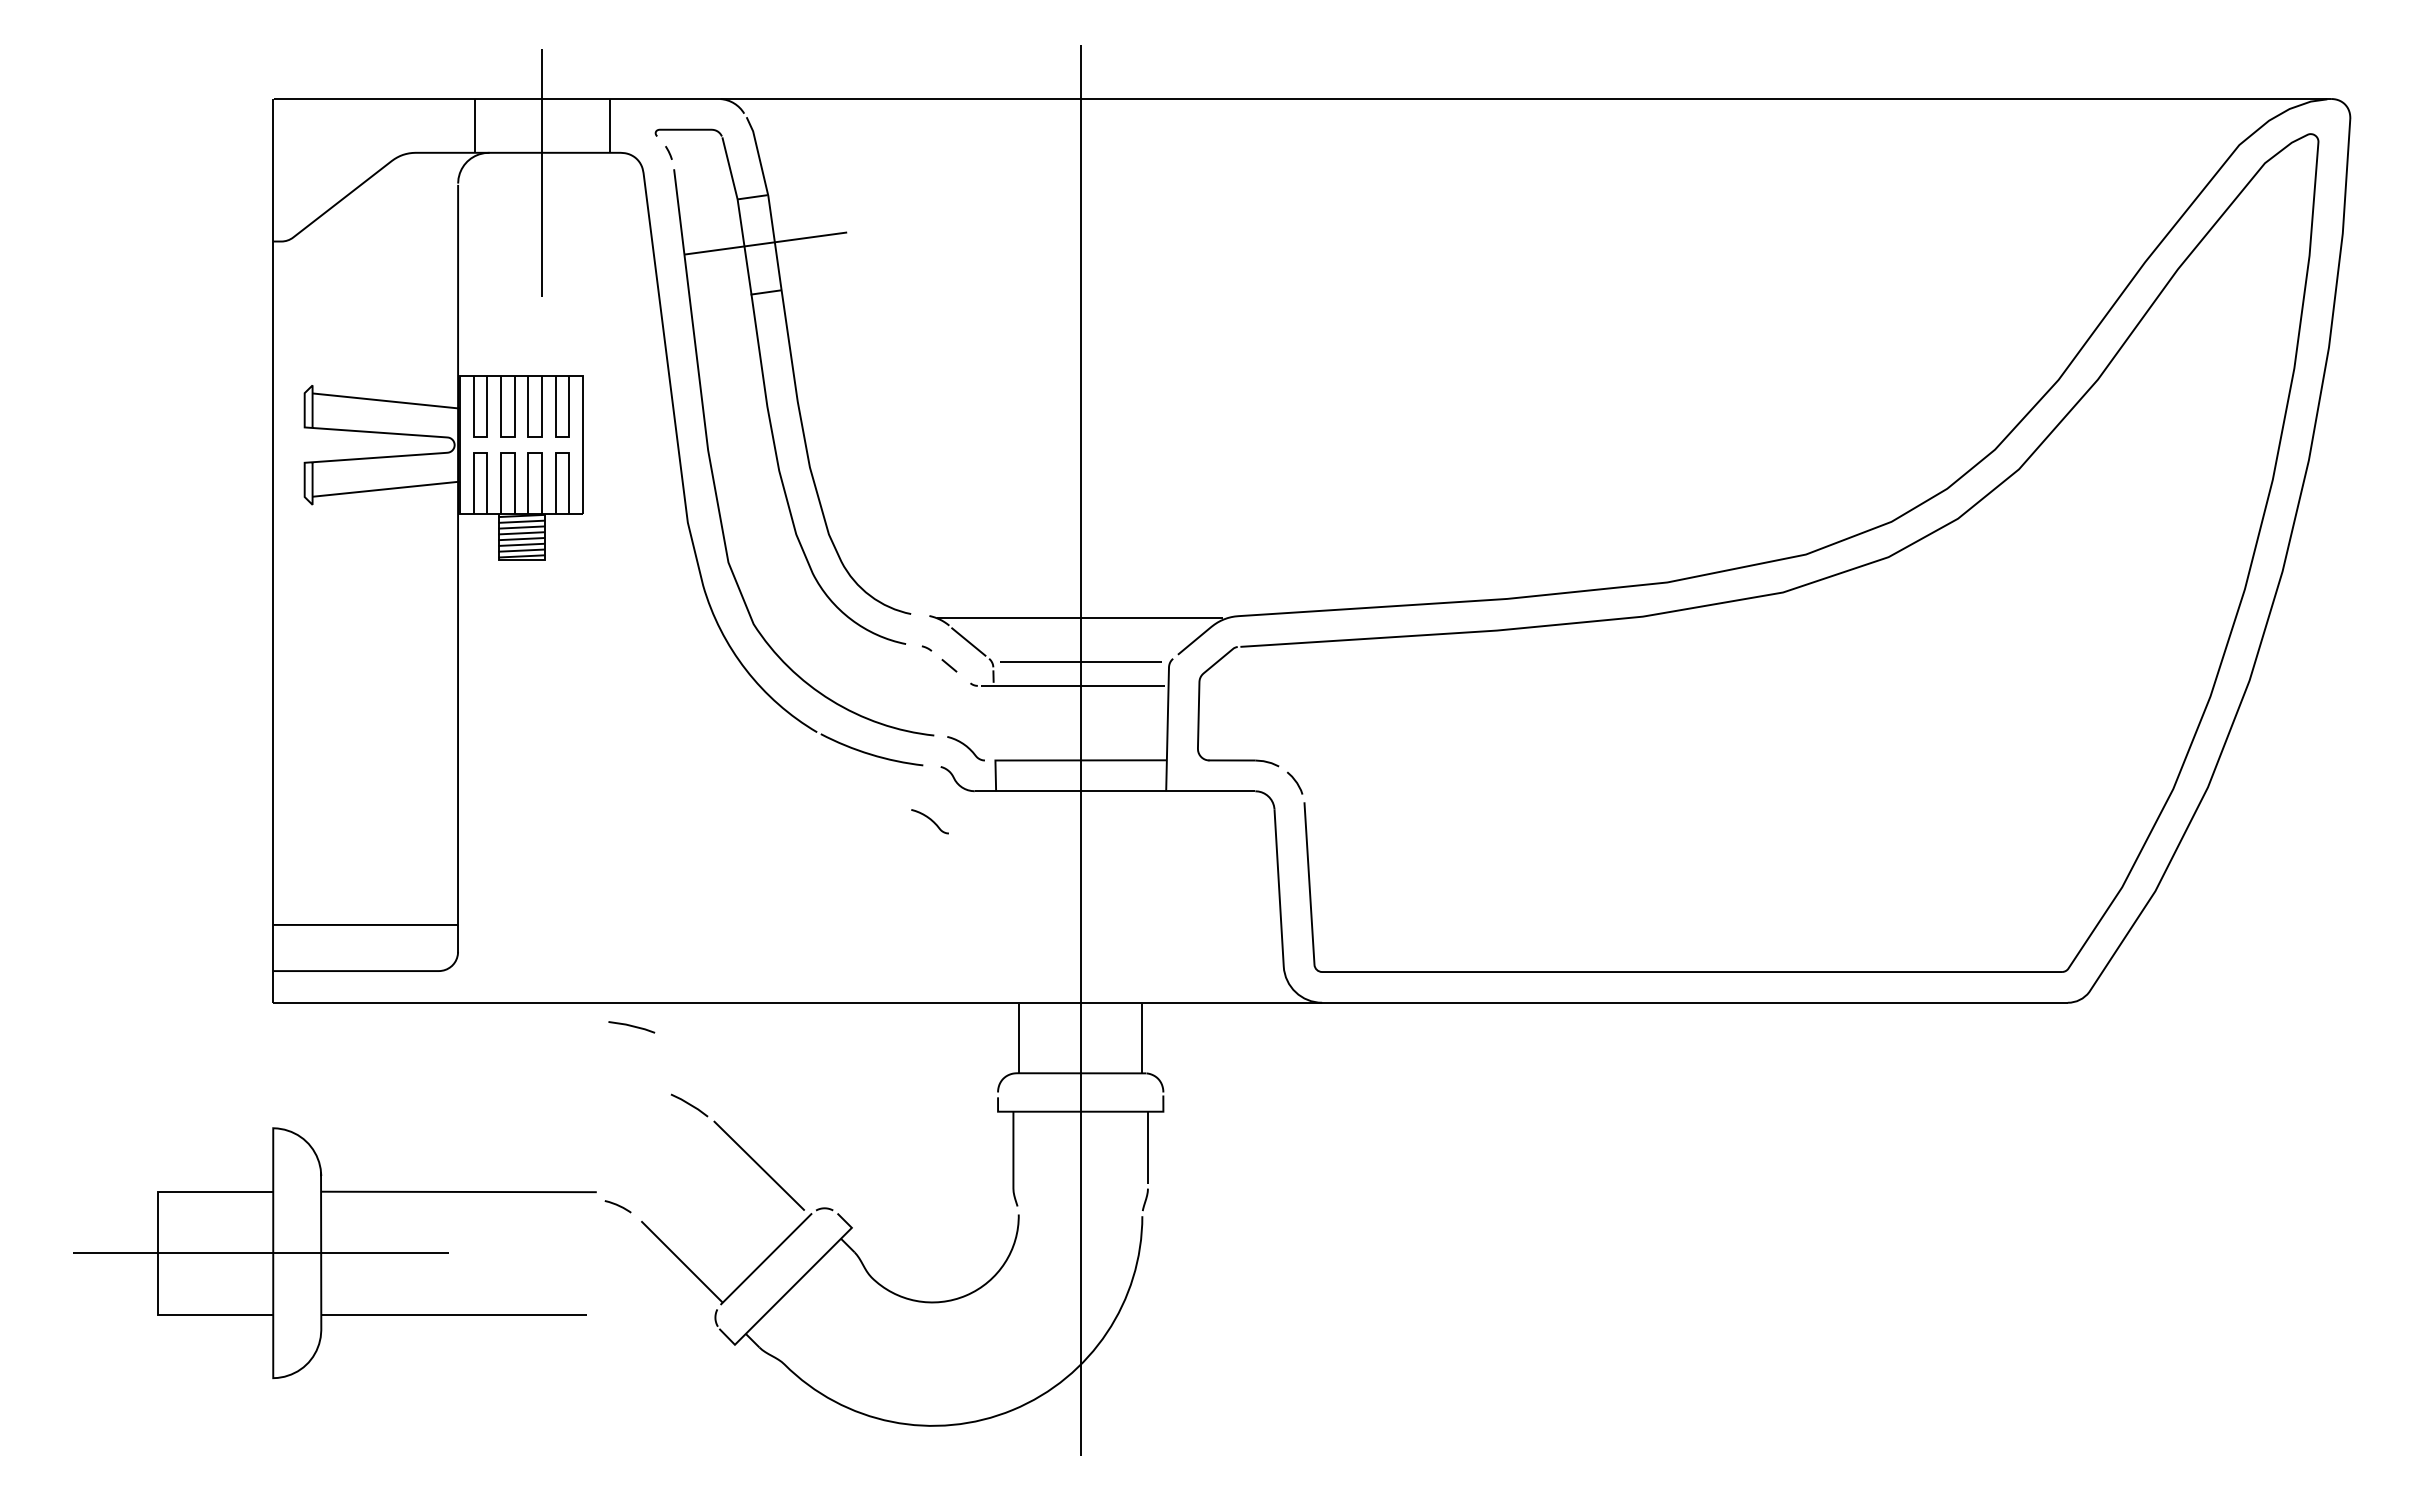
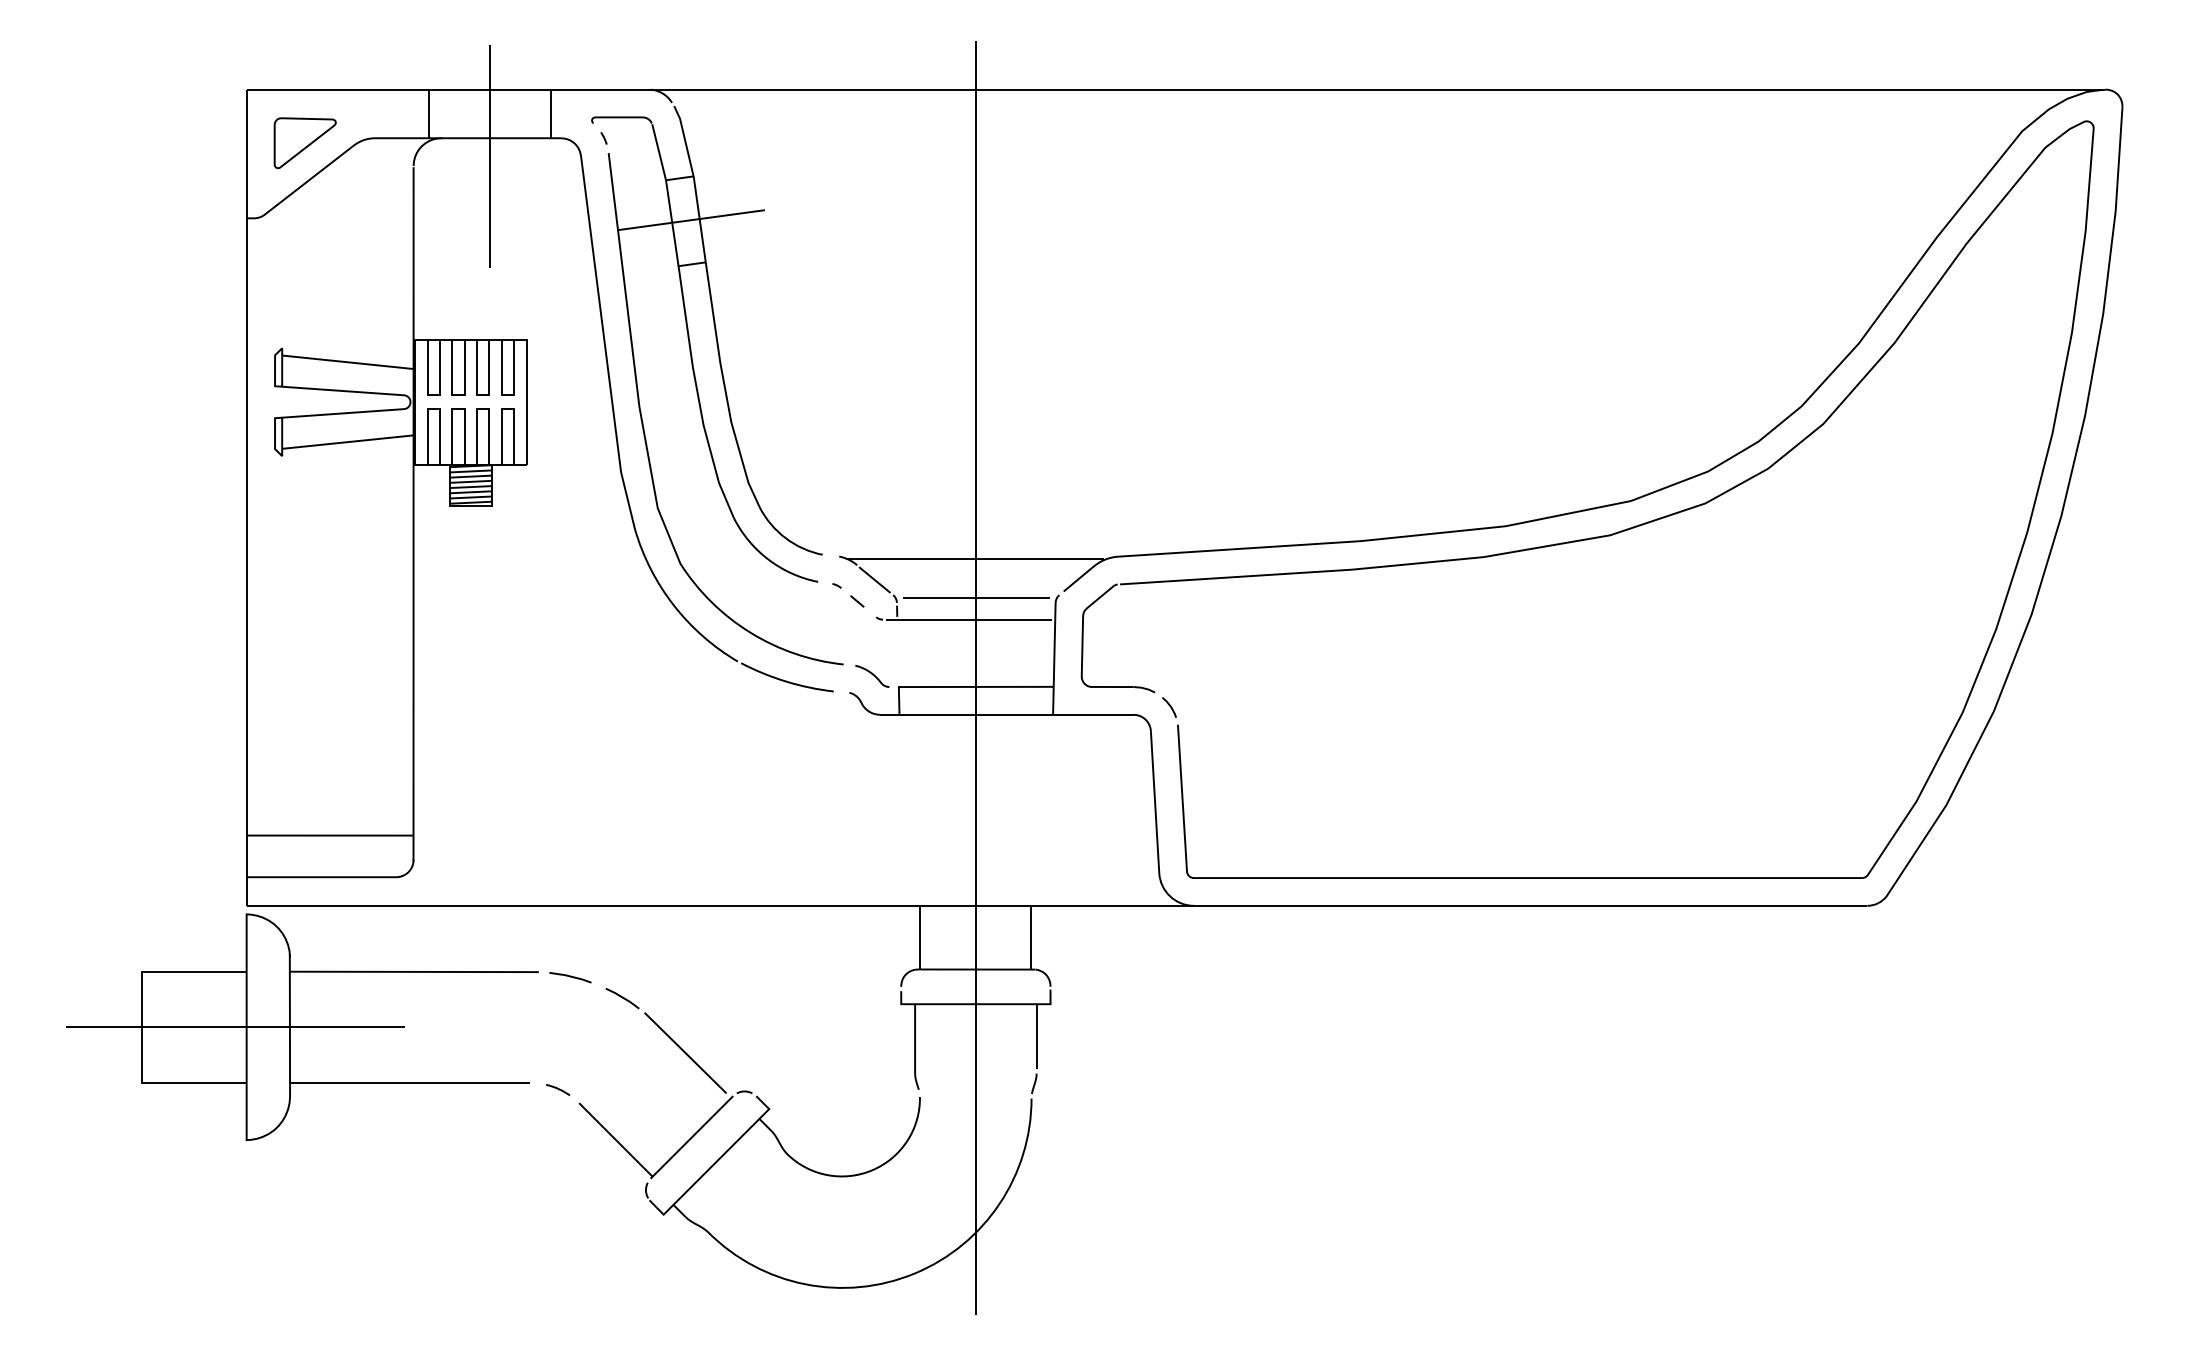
part: (337, 157) -> (304, 142), added
curve: (930, 820) -> (840, 741), removed
line: (631, 1026) -> (570, 976), moved
part: (334, 1252) -> (301, 1026), moved

